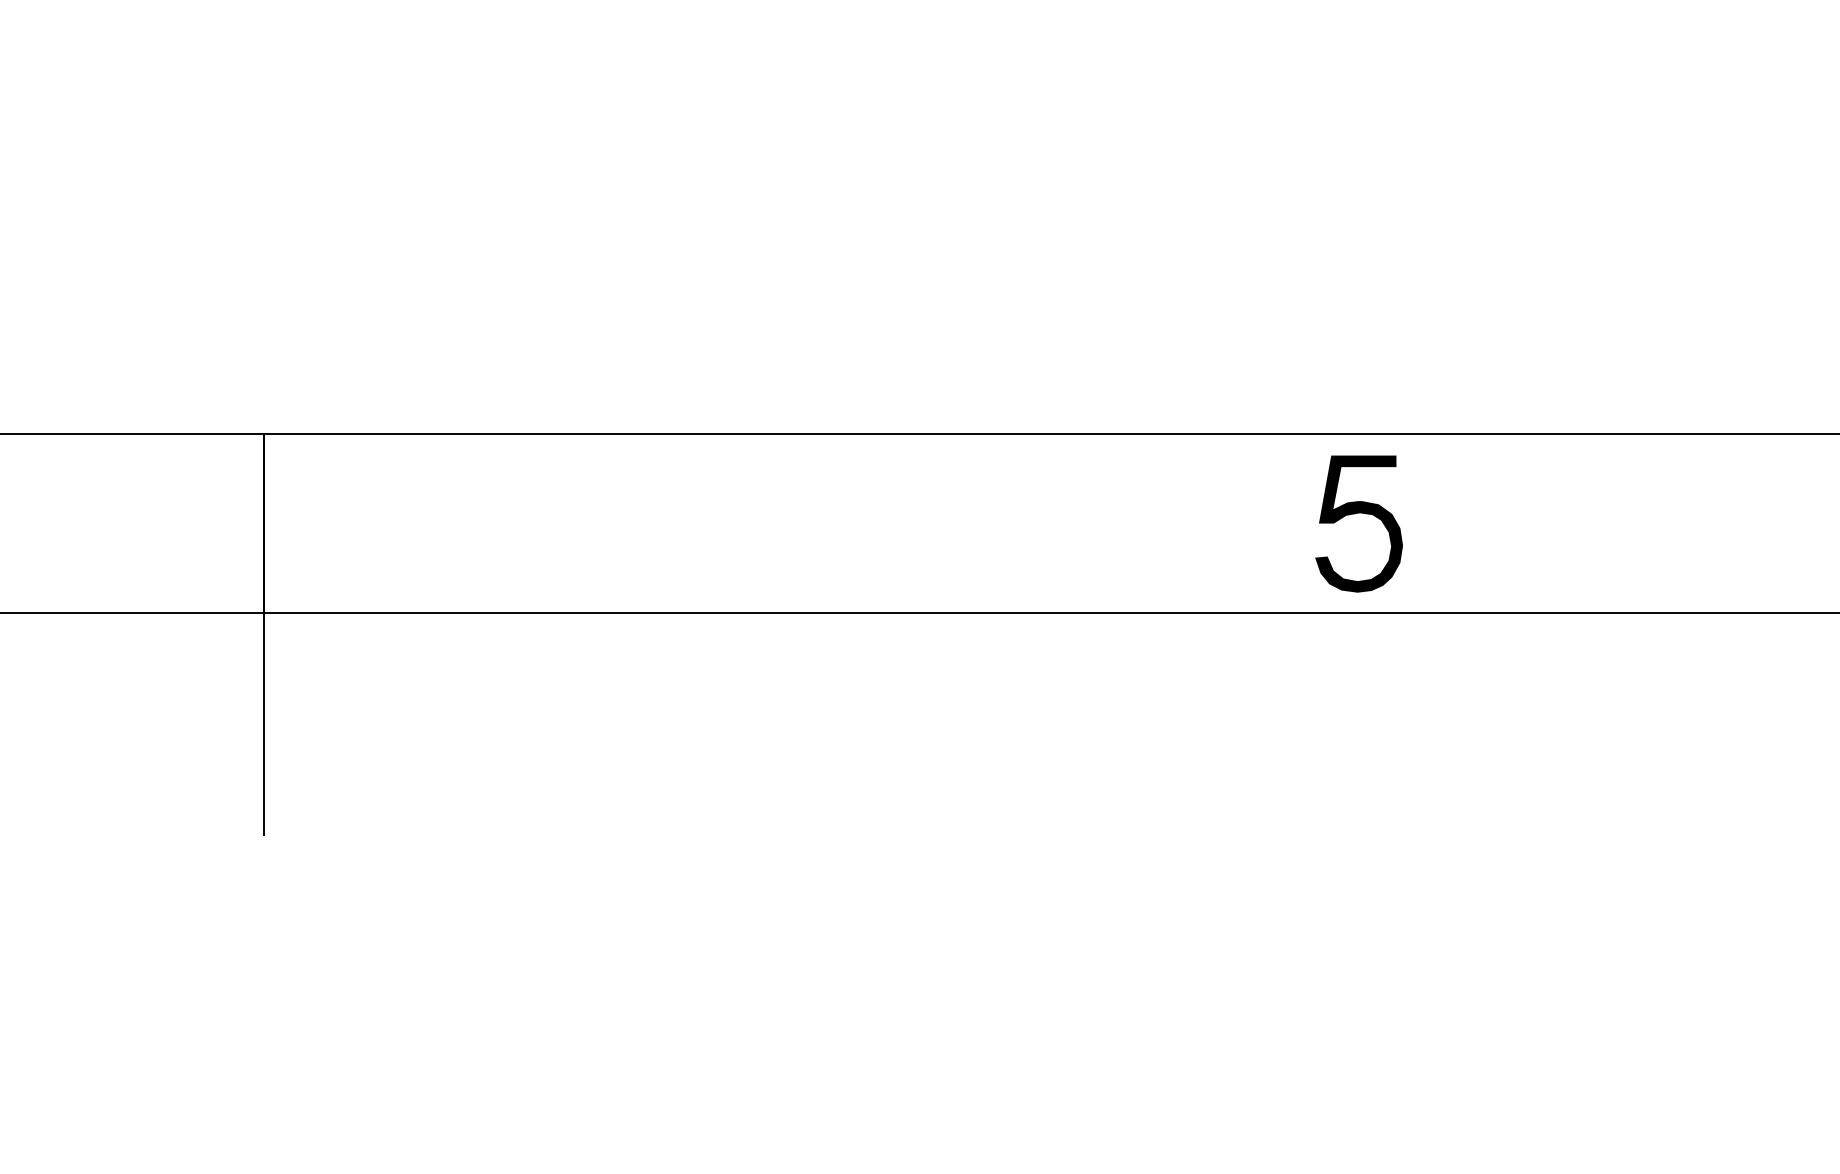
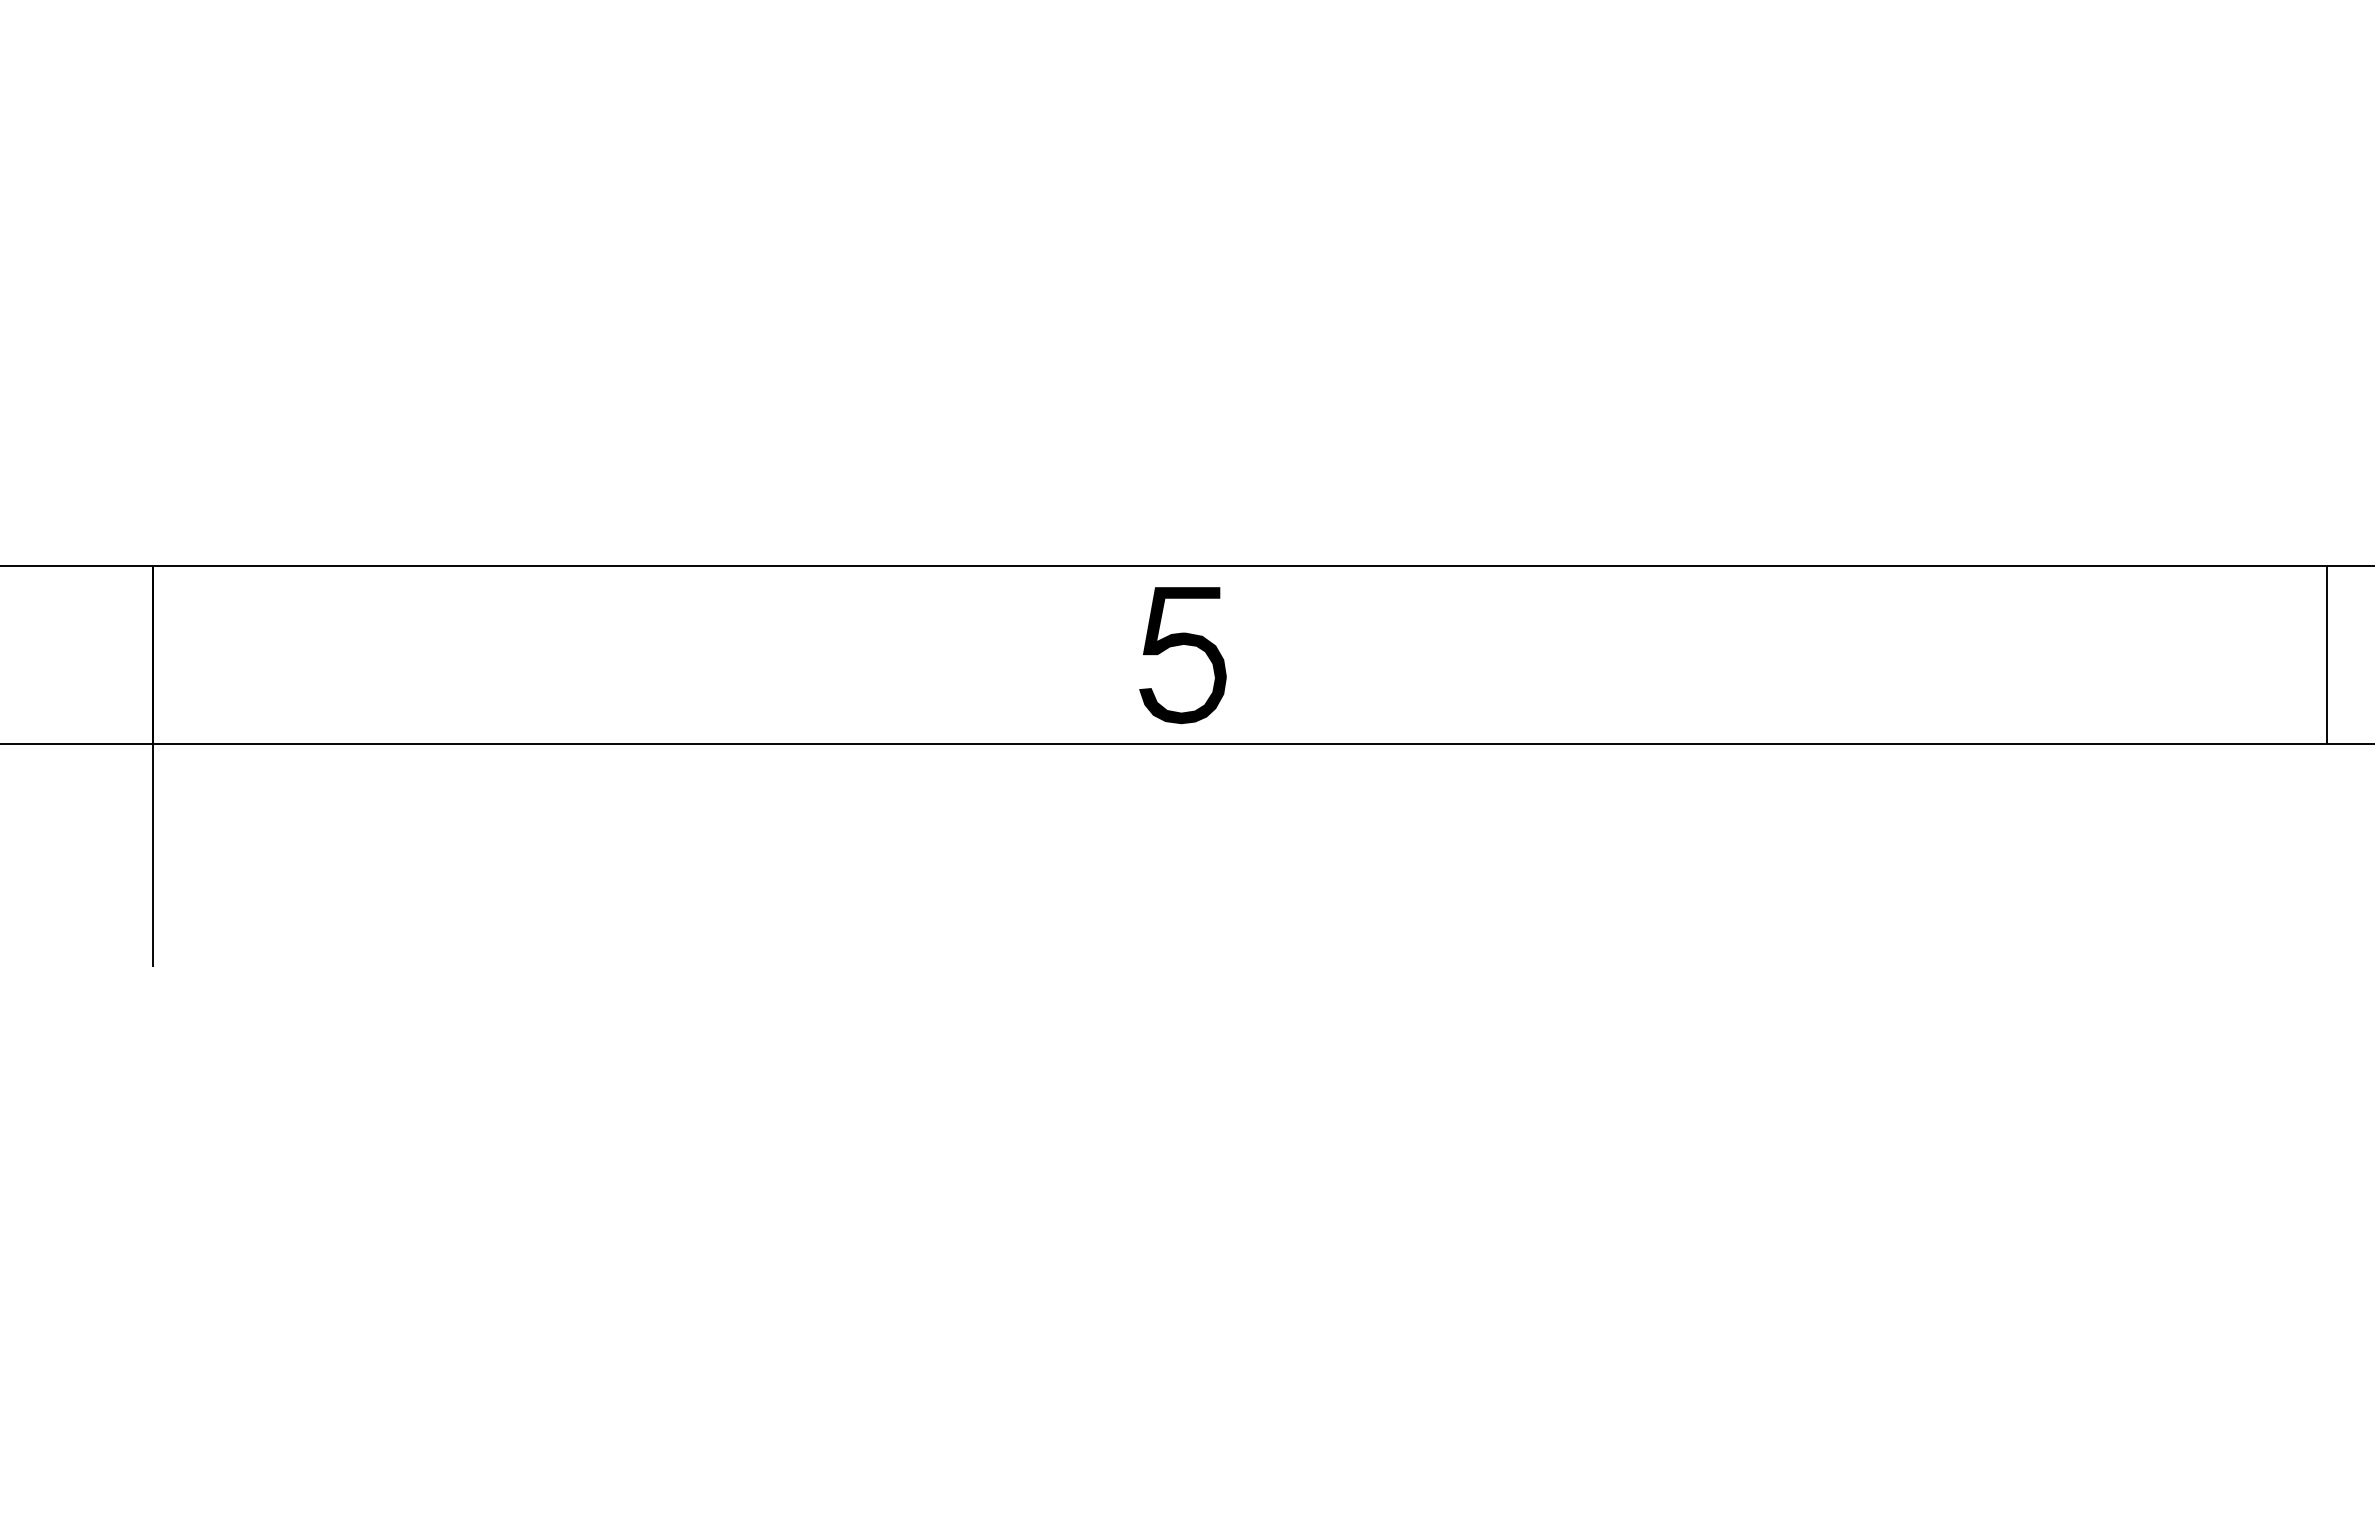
part: (1358, 513) -> (1182, 645), moved

